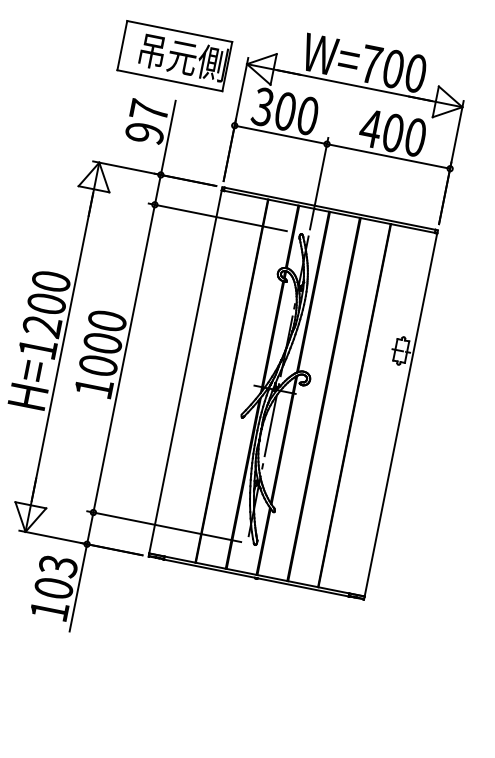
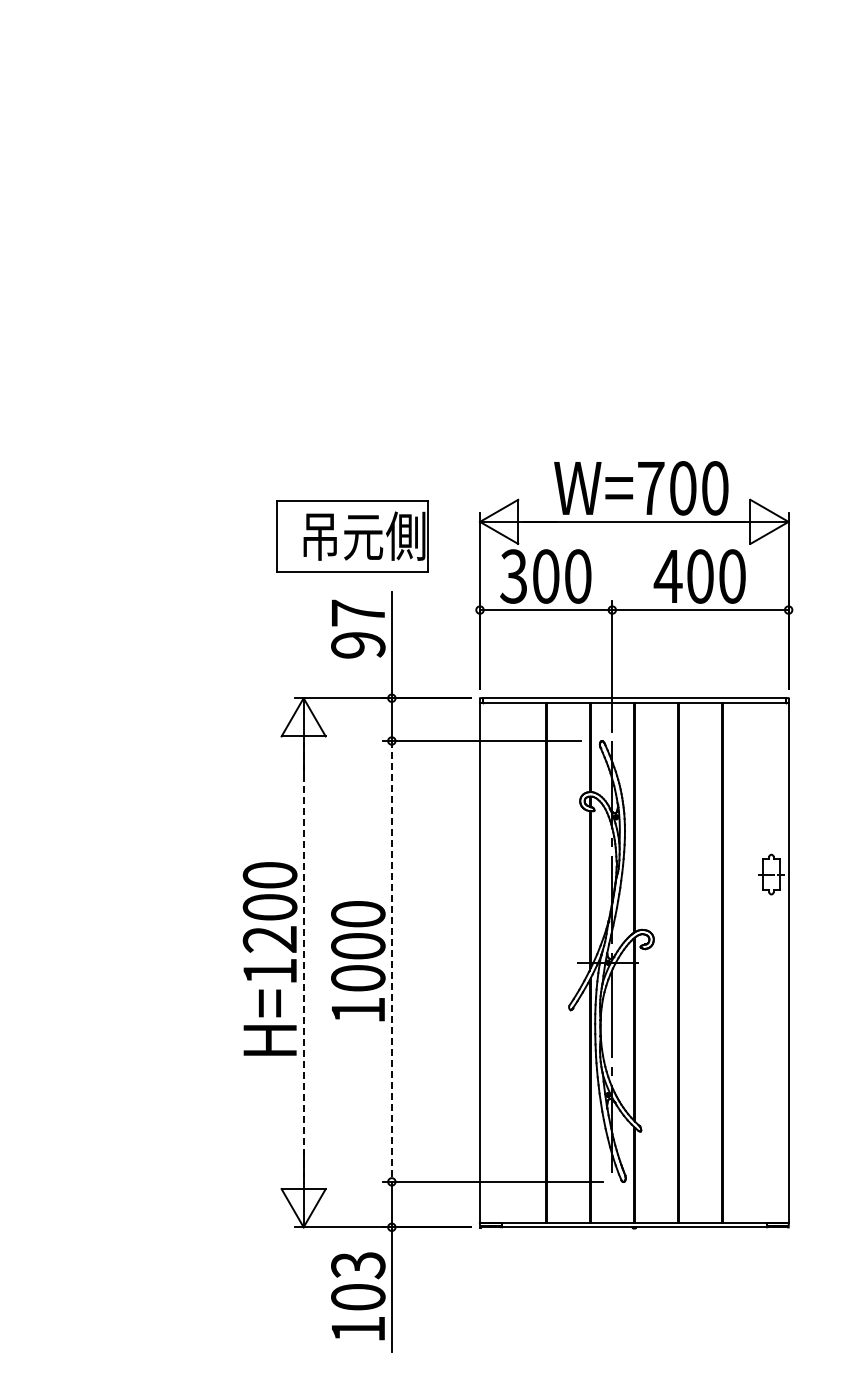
part: (174, 55) -> (352, 536), moved
line: (62, 347) -> (303, 963), solid -> dashed
line: (123, 358) -> (391, 961), solid -> dashed

